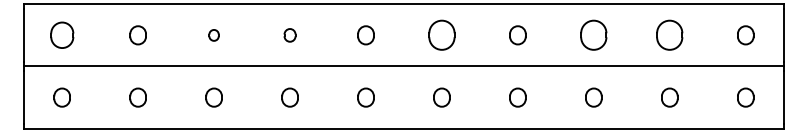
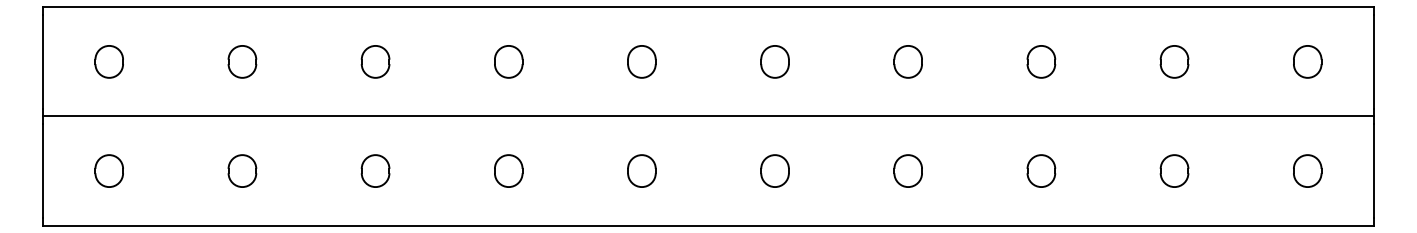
part: (61, 35) -> (108, 62), size x0.71
part: (213, 35) -> (374, 62), size x1.67
part: (289, 35) -> (507, 62), size x1.43
part: (441, 35) -> (774, 62), size x0.62
part: (593, 35) -> (1040, 62), size x0.62
part: (669, 35) -> (1173, 62), size x0.62

